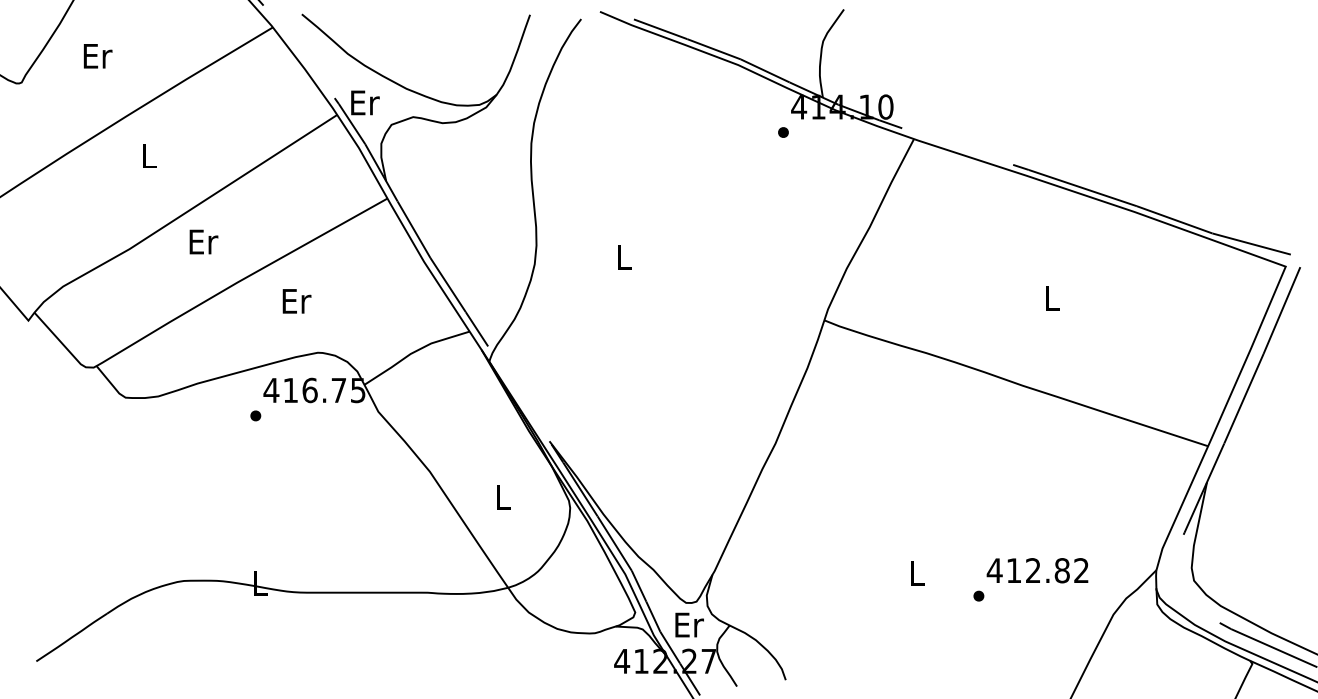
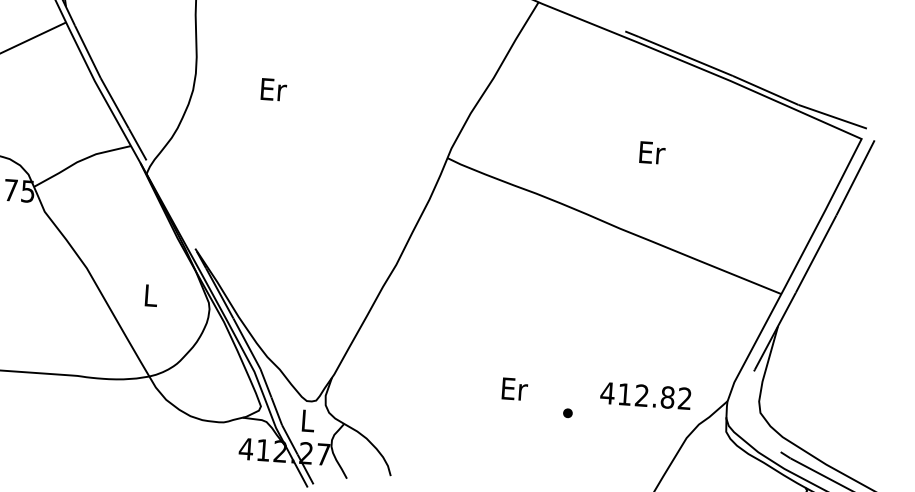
text: (624, 257) -> (273, 89), L -> Er
text: (1052, 298) -> (651, 152), L -> Er
text: (1037, 570) -> (645, 395), moved
text: (917, 573) -> (514, 389), L -> Er
text: (689, 624) -> (308, 420), Er -> L

